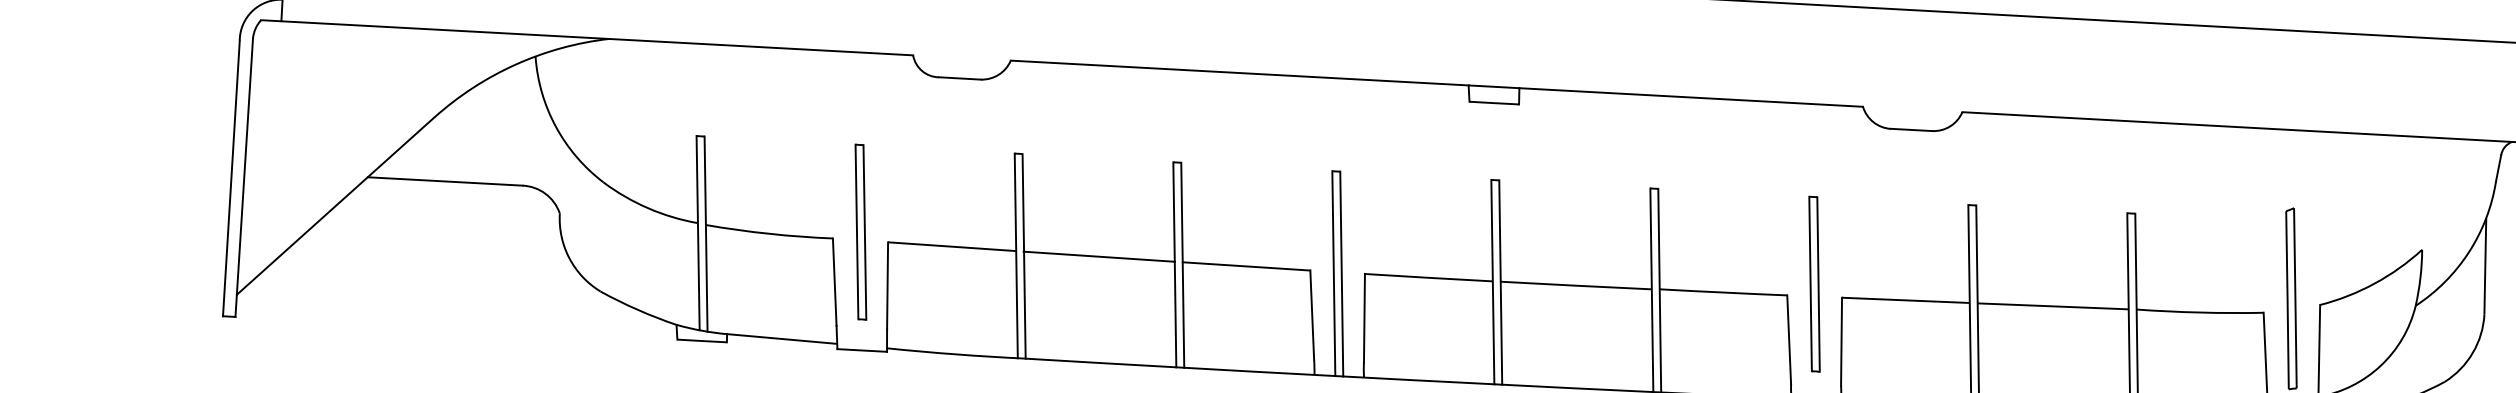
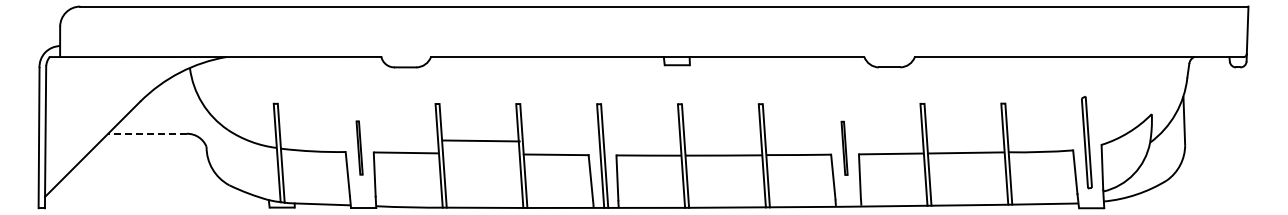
line: (445, 180) -> (147, 133), solid -> dashed
part: (860, 231) -> (359, 147), size x0.6
line: (1097, 255) -> (480, 140), moved
part: (1814, 284) -> (844, 148), size x0.6

